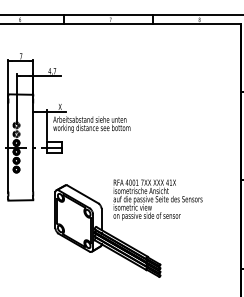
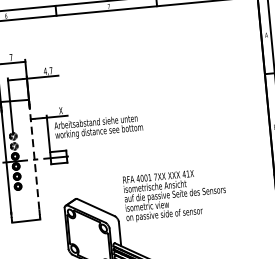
line: (33, 147) -> (34, 159), solid -> dashed
text: (157, 199) -> (174, 194), moved

